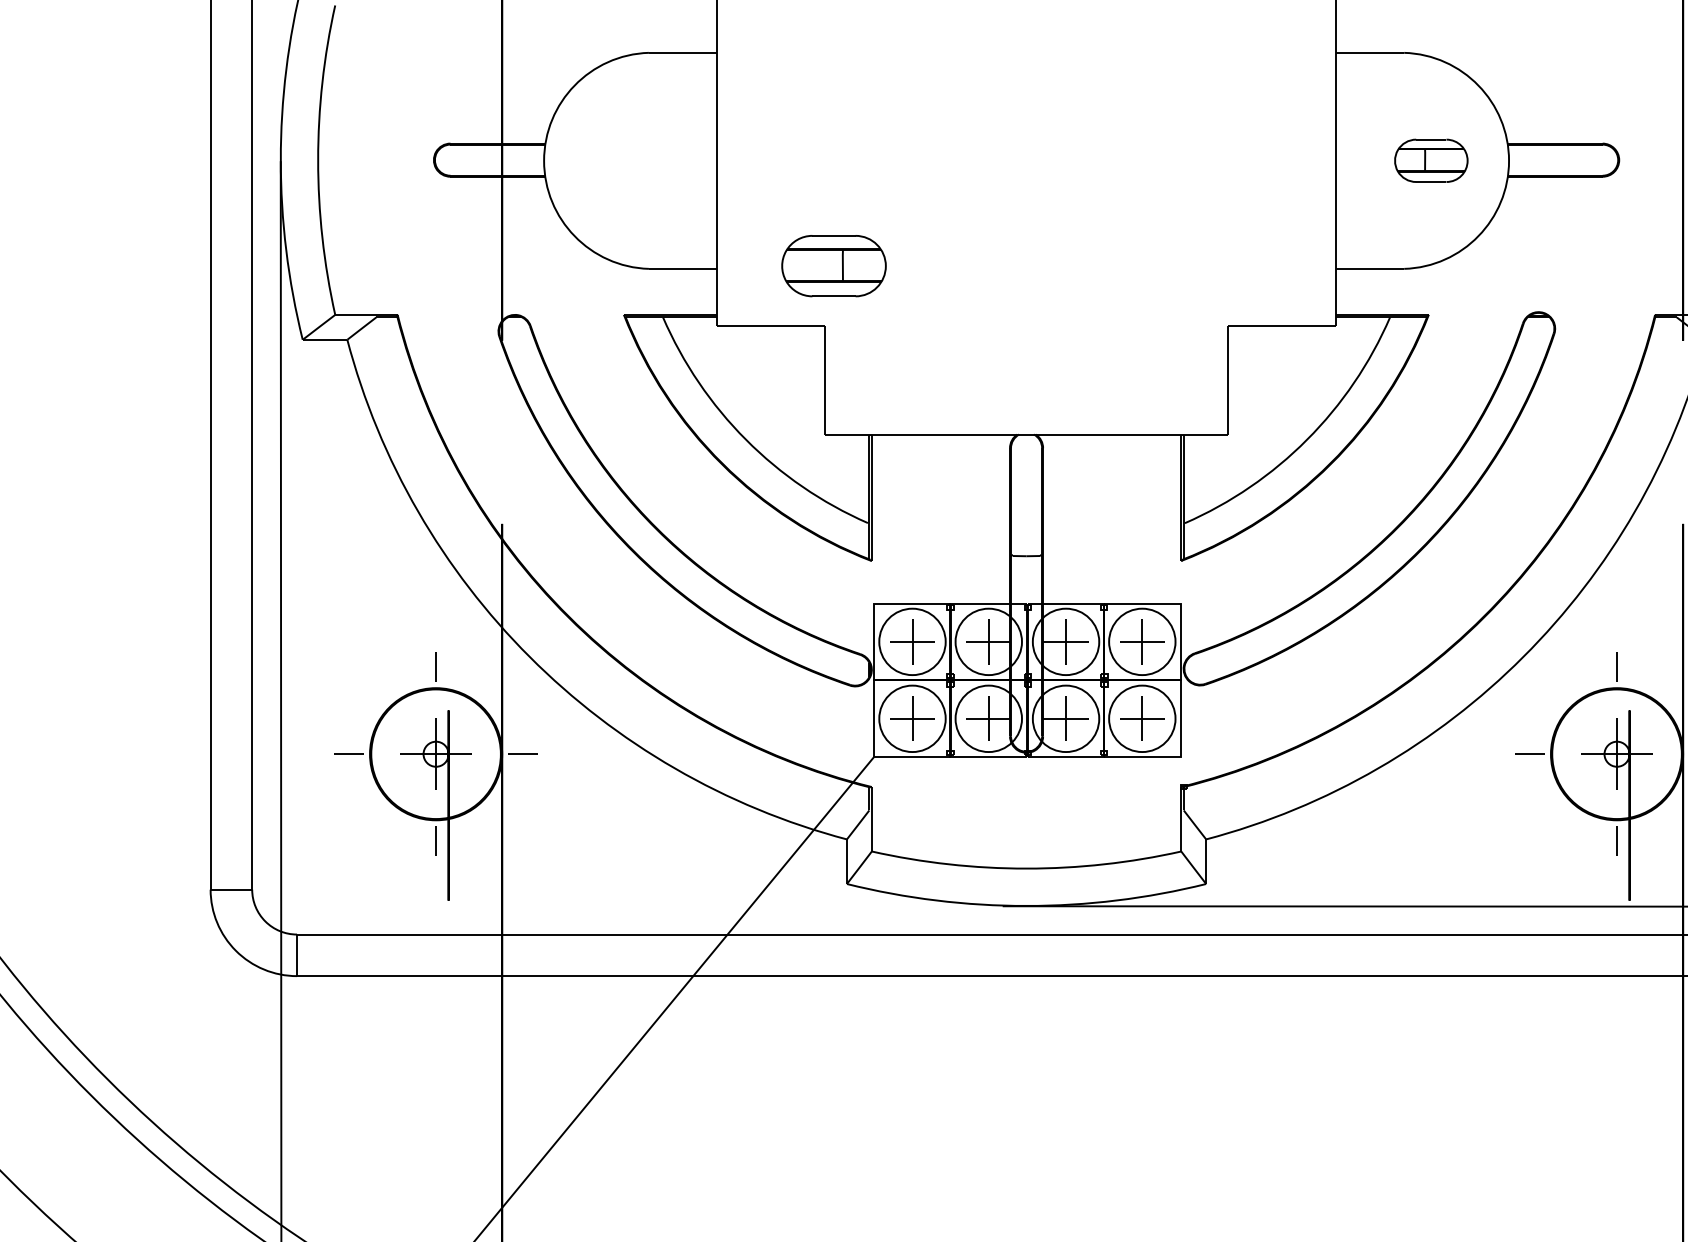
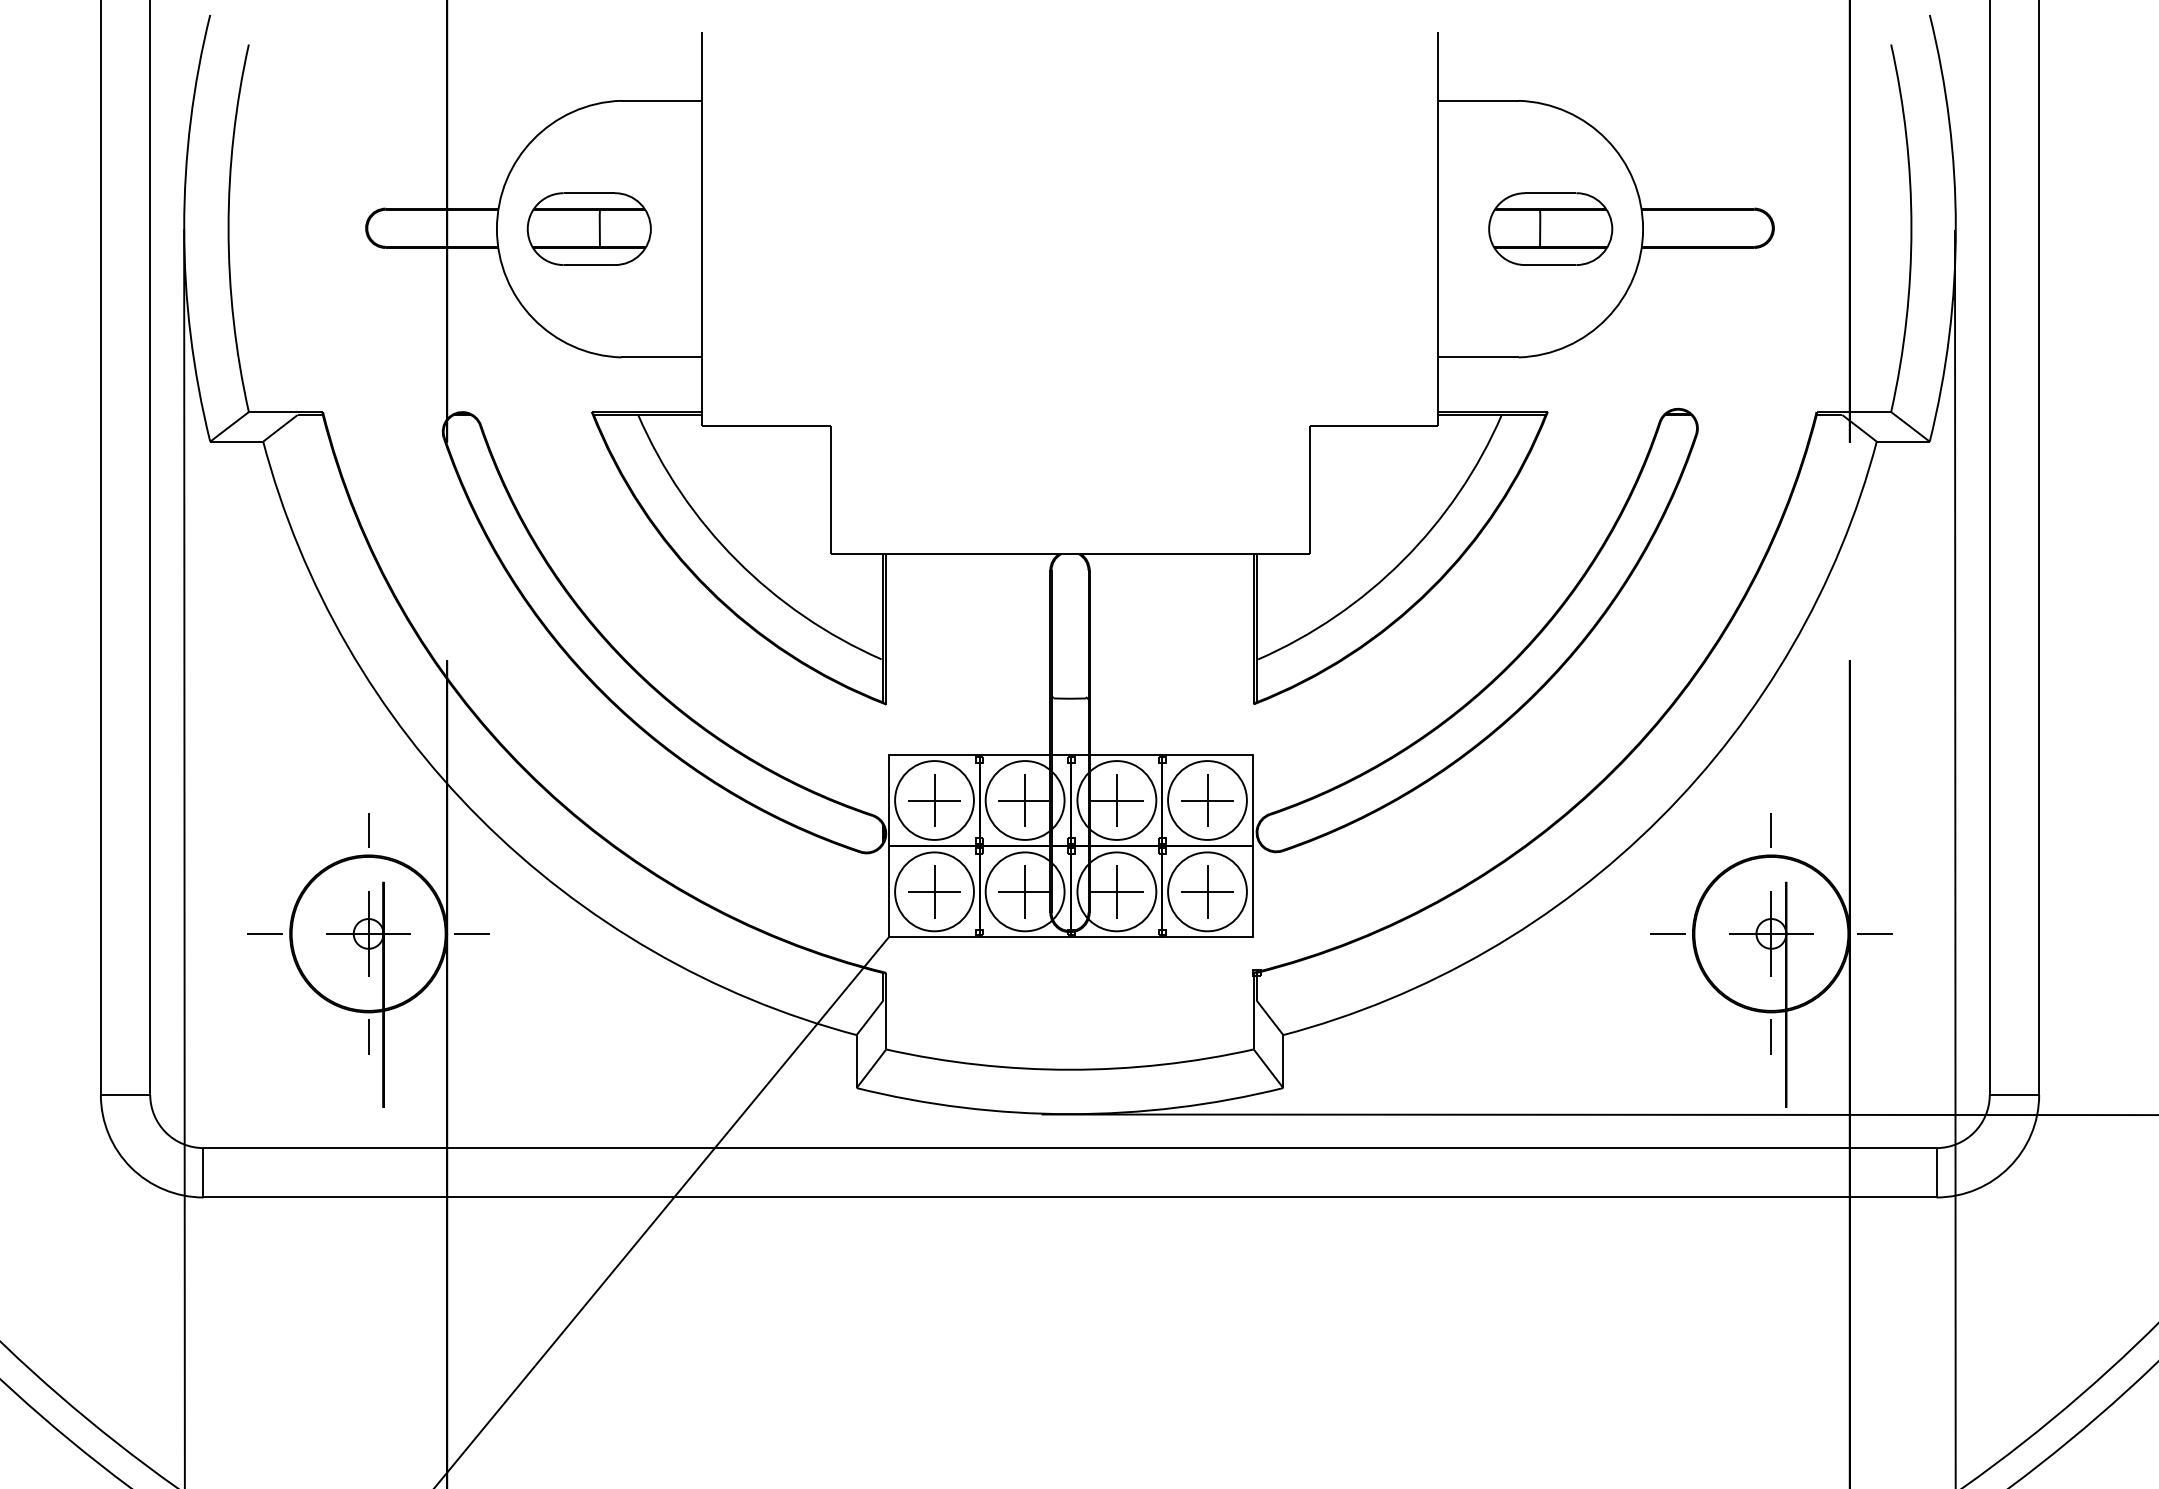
part: (1431, 160) -> (1550, 228), size x1.43
part: (833, 265) -> (588, 228), moved

